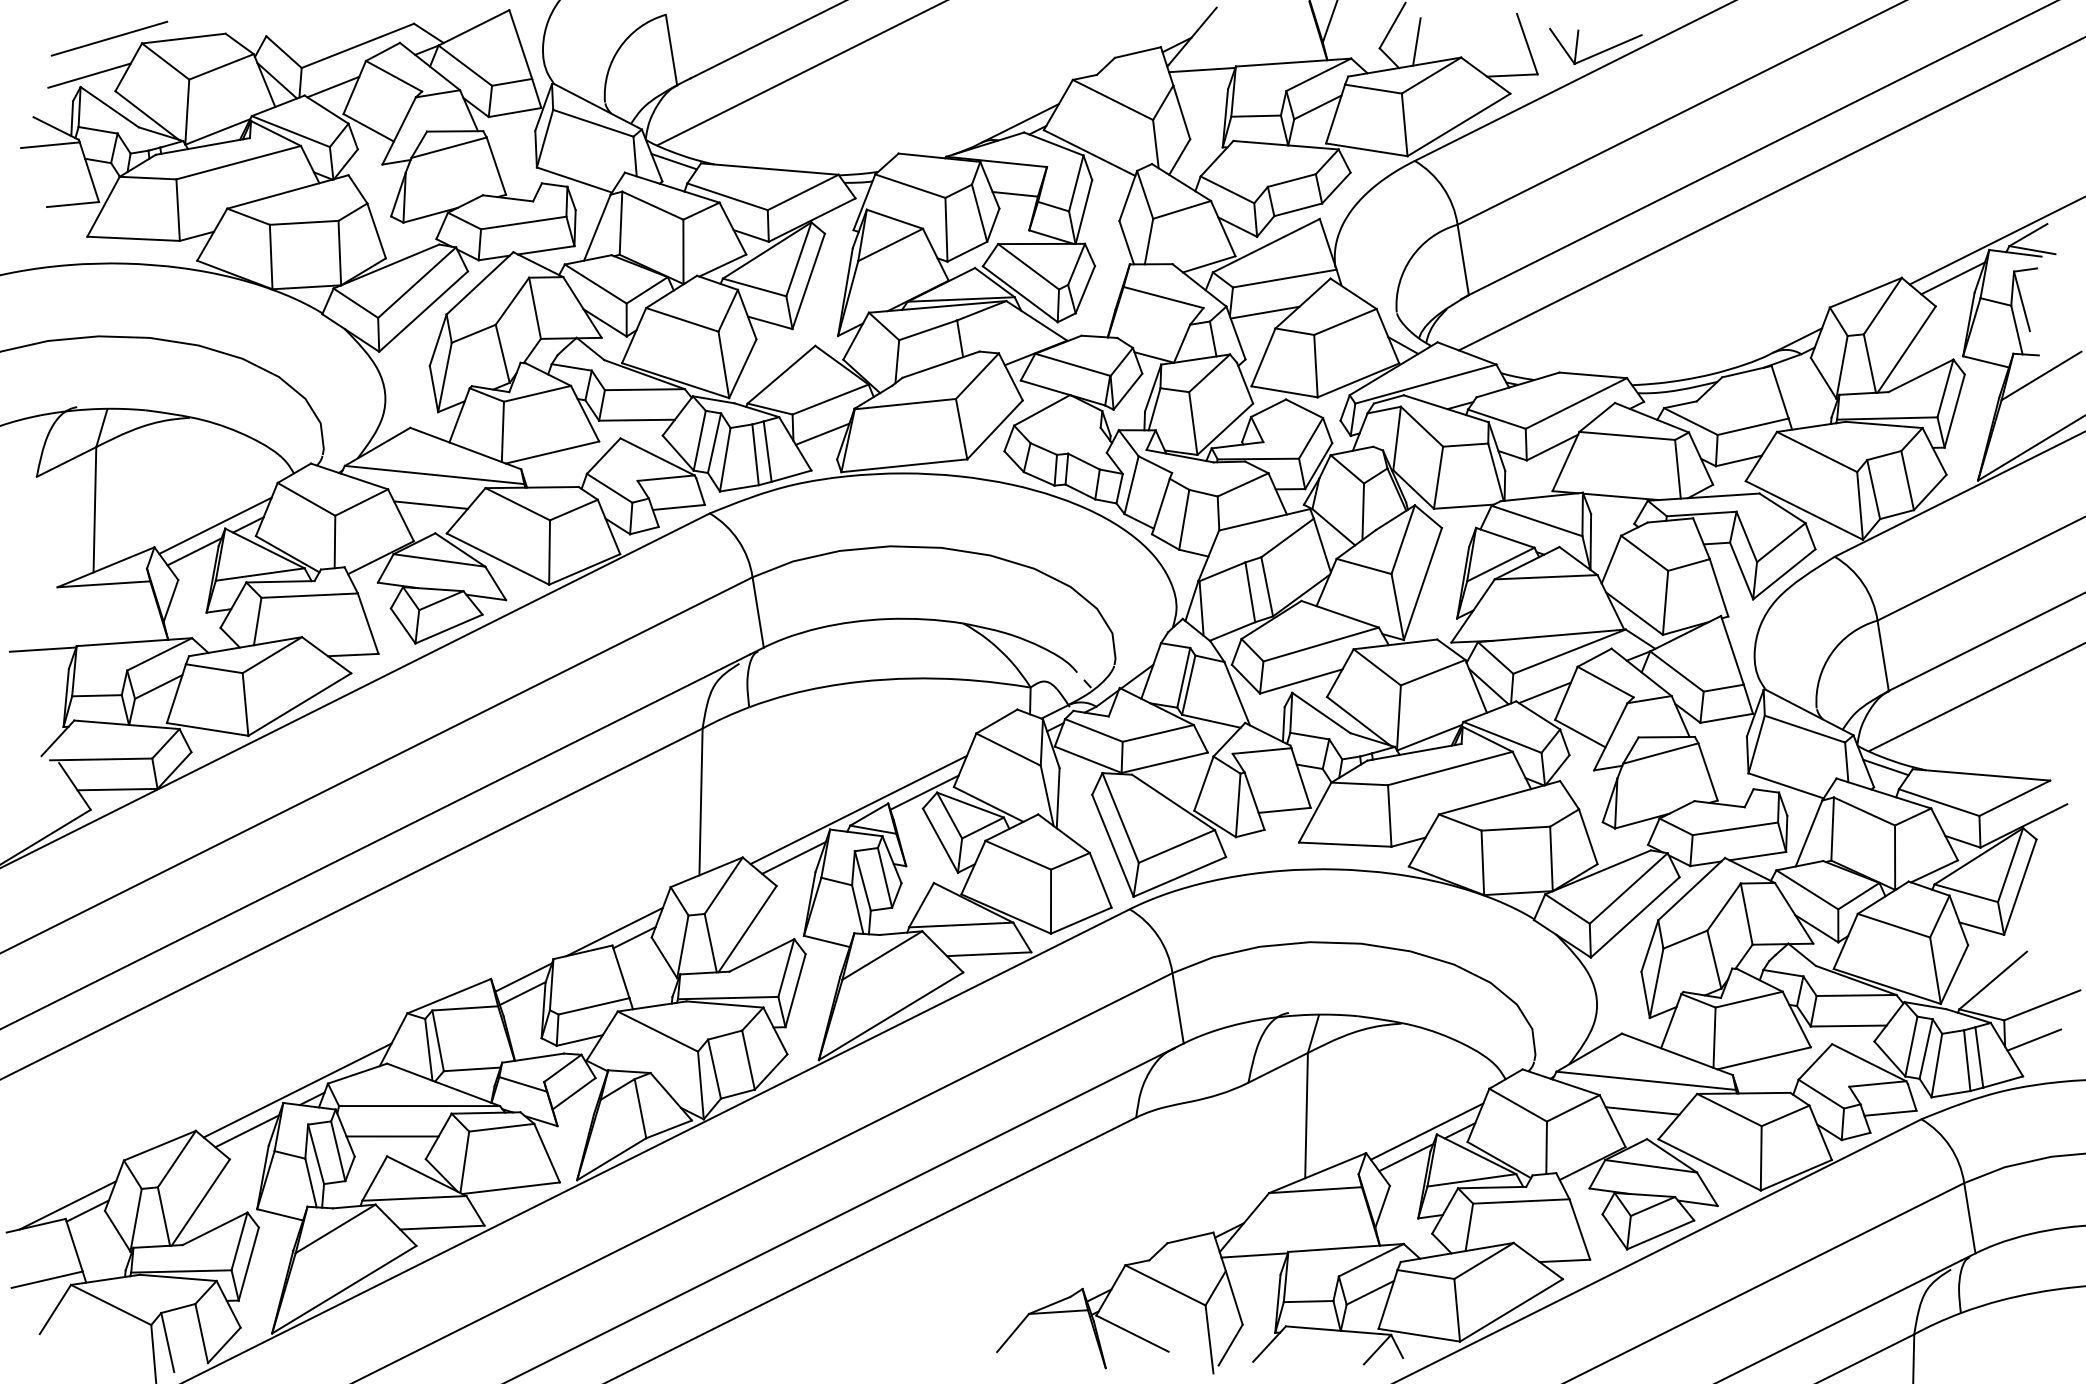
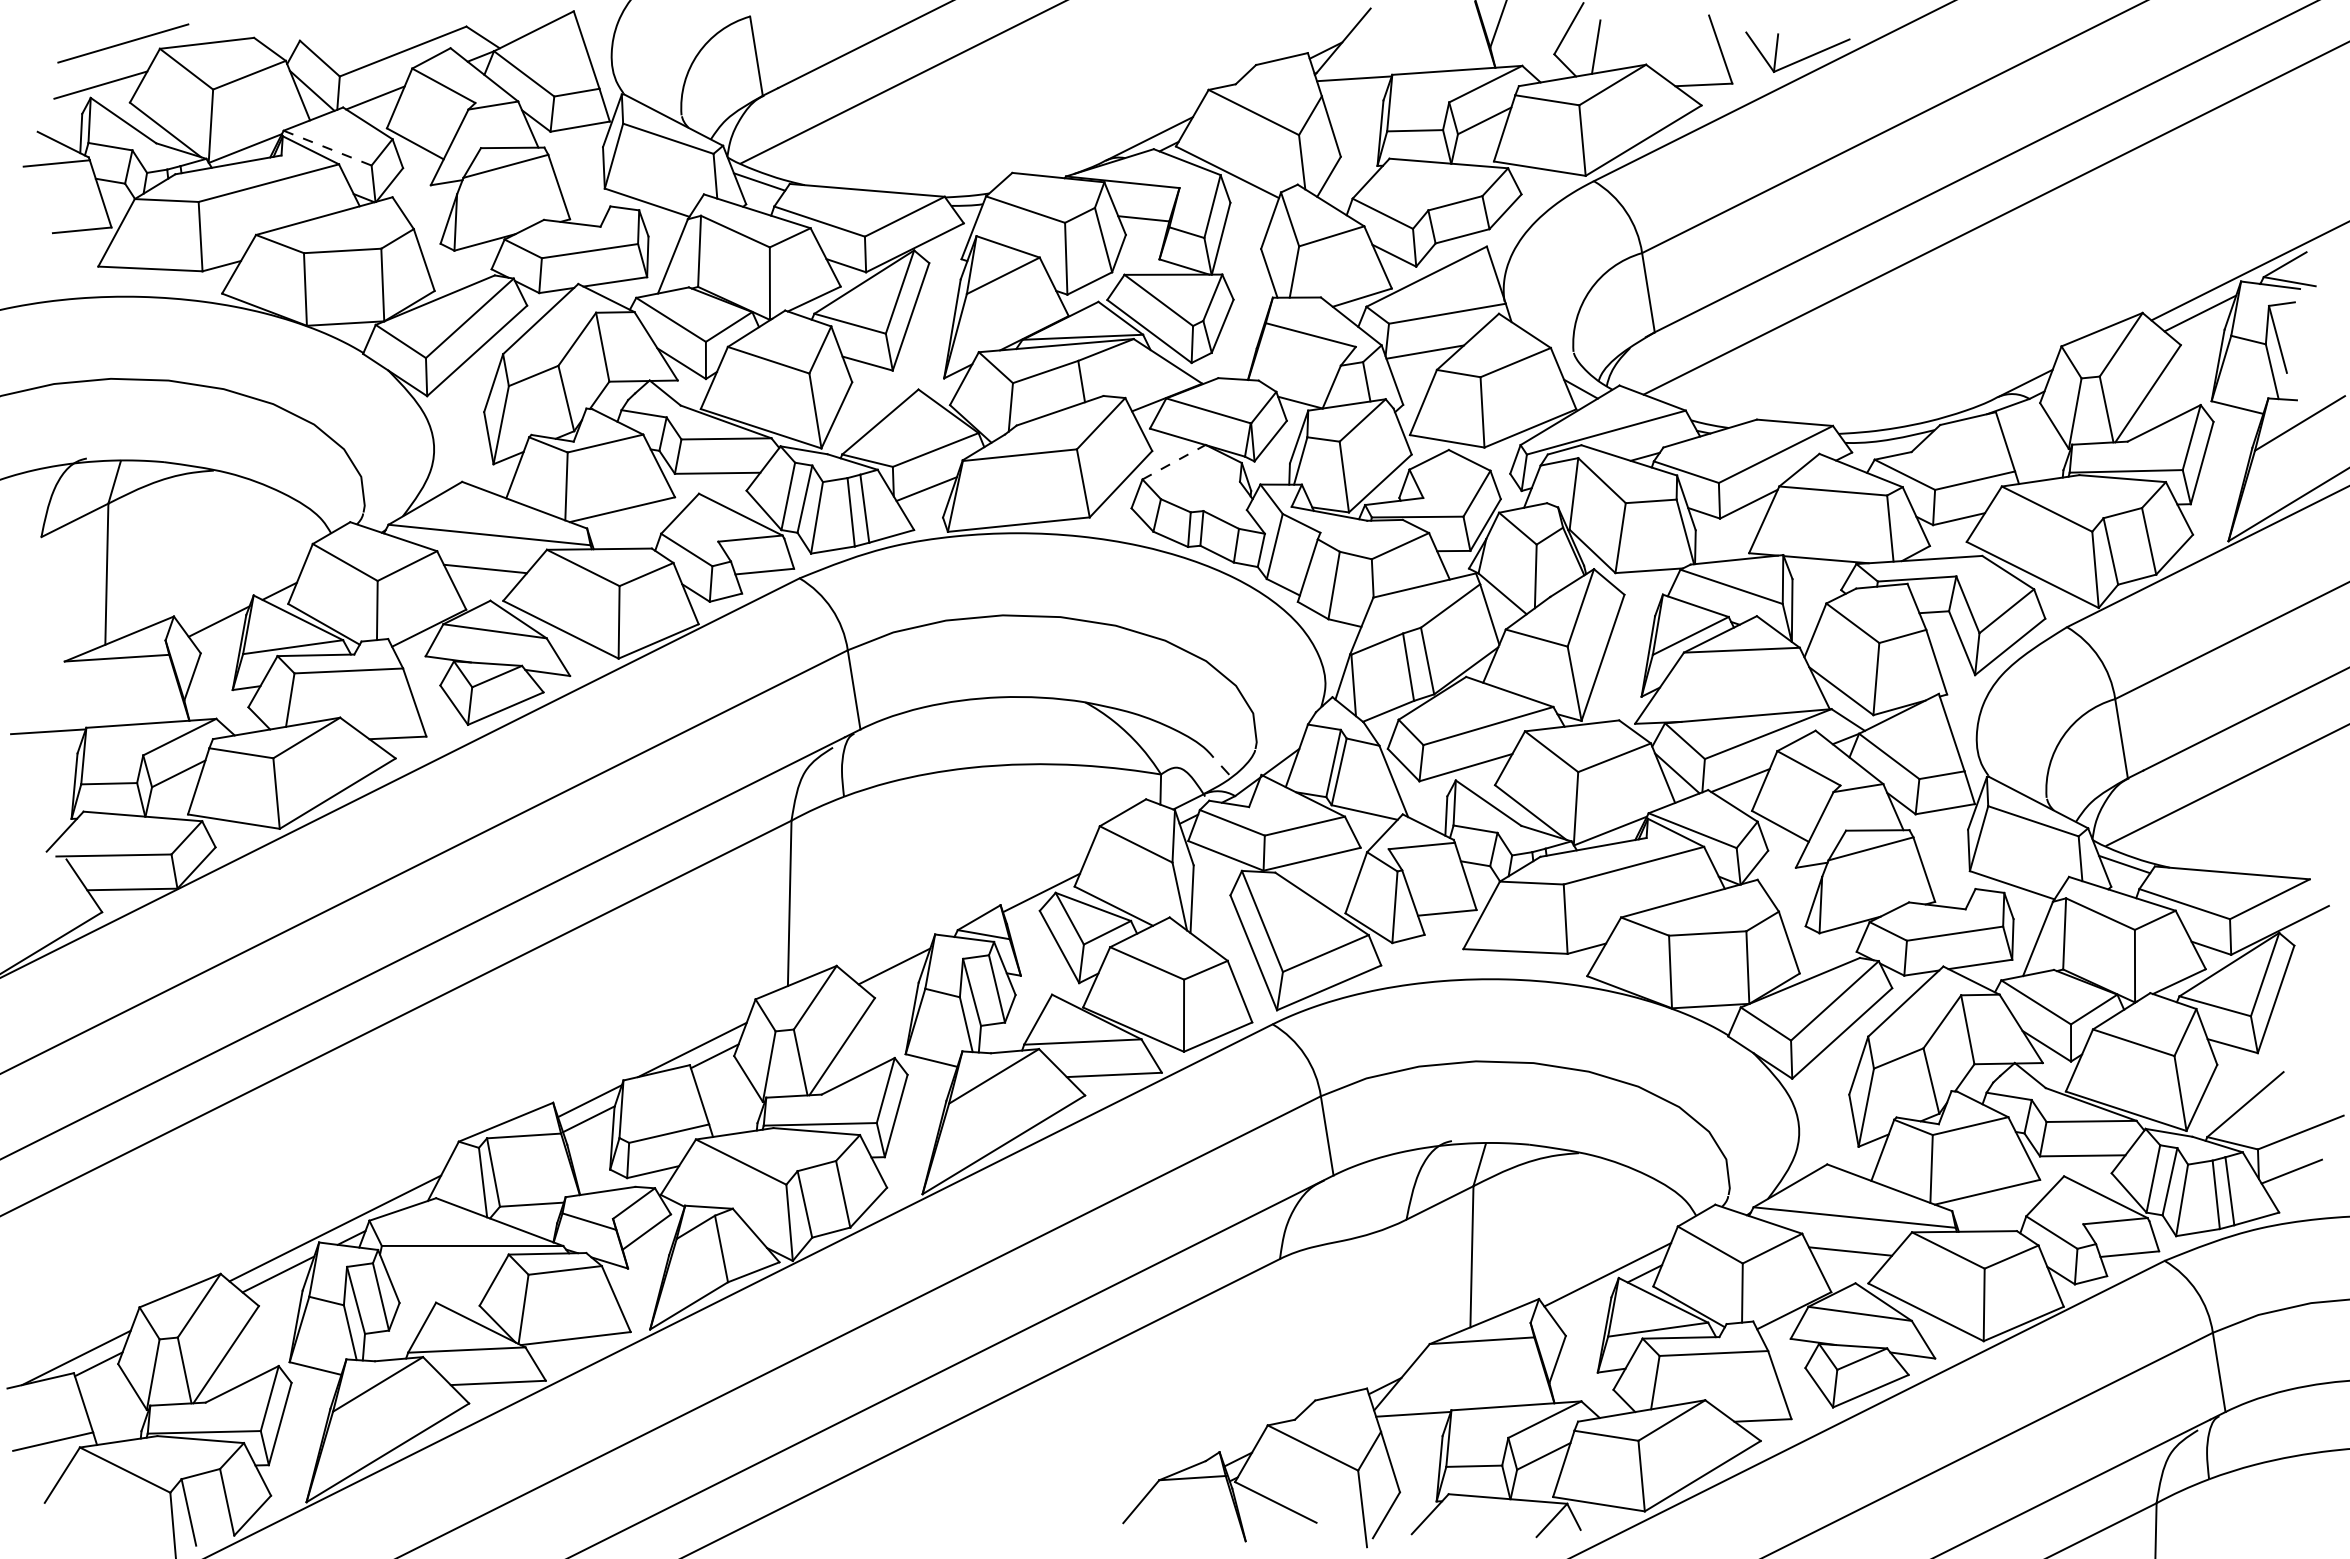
line: (291, 131) -> (328, 148), solid -> dashed
line: (1042, 409) -> (1174, 461), solid -> dashed
line: (215, 525) -> (242, 591), removed
line: (858, 810) -> (967, 912), removed
line: (392, 1136) -> (442, 1280), removed
line: (1405, 1157) -> (1583, 1303), removed

